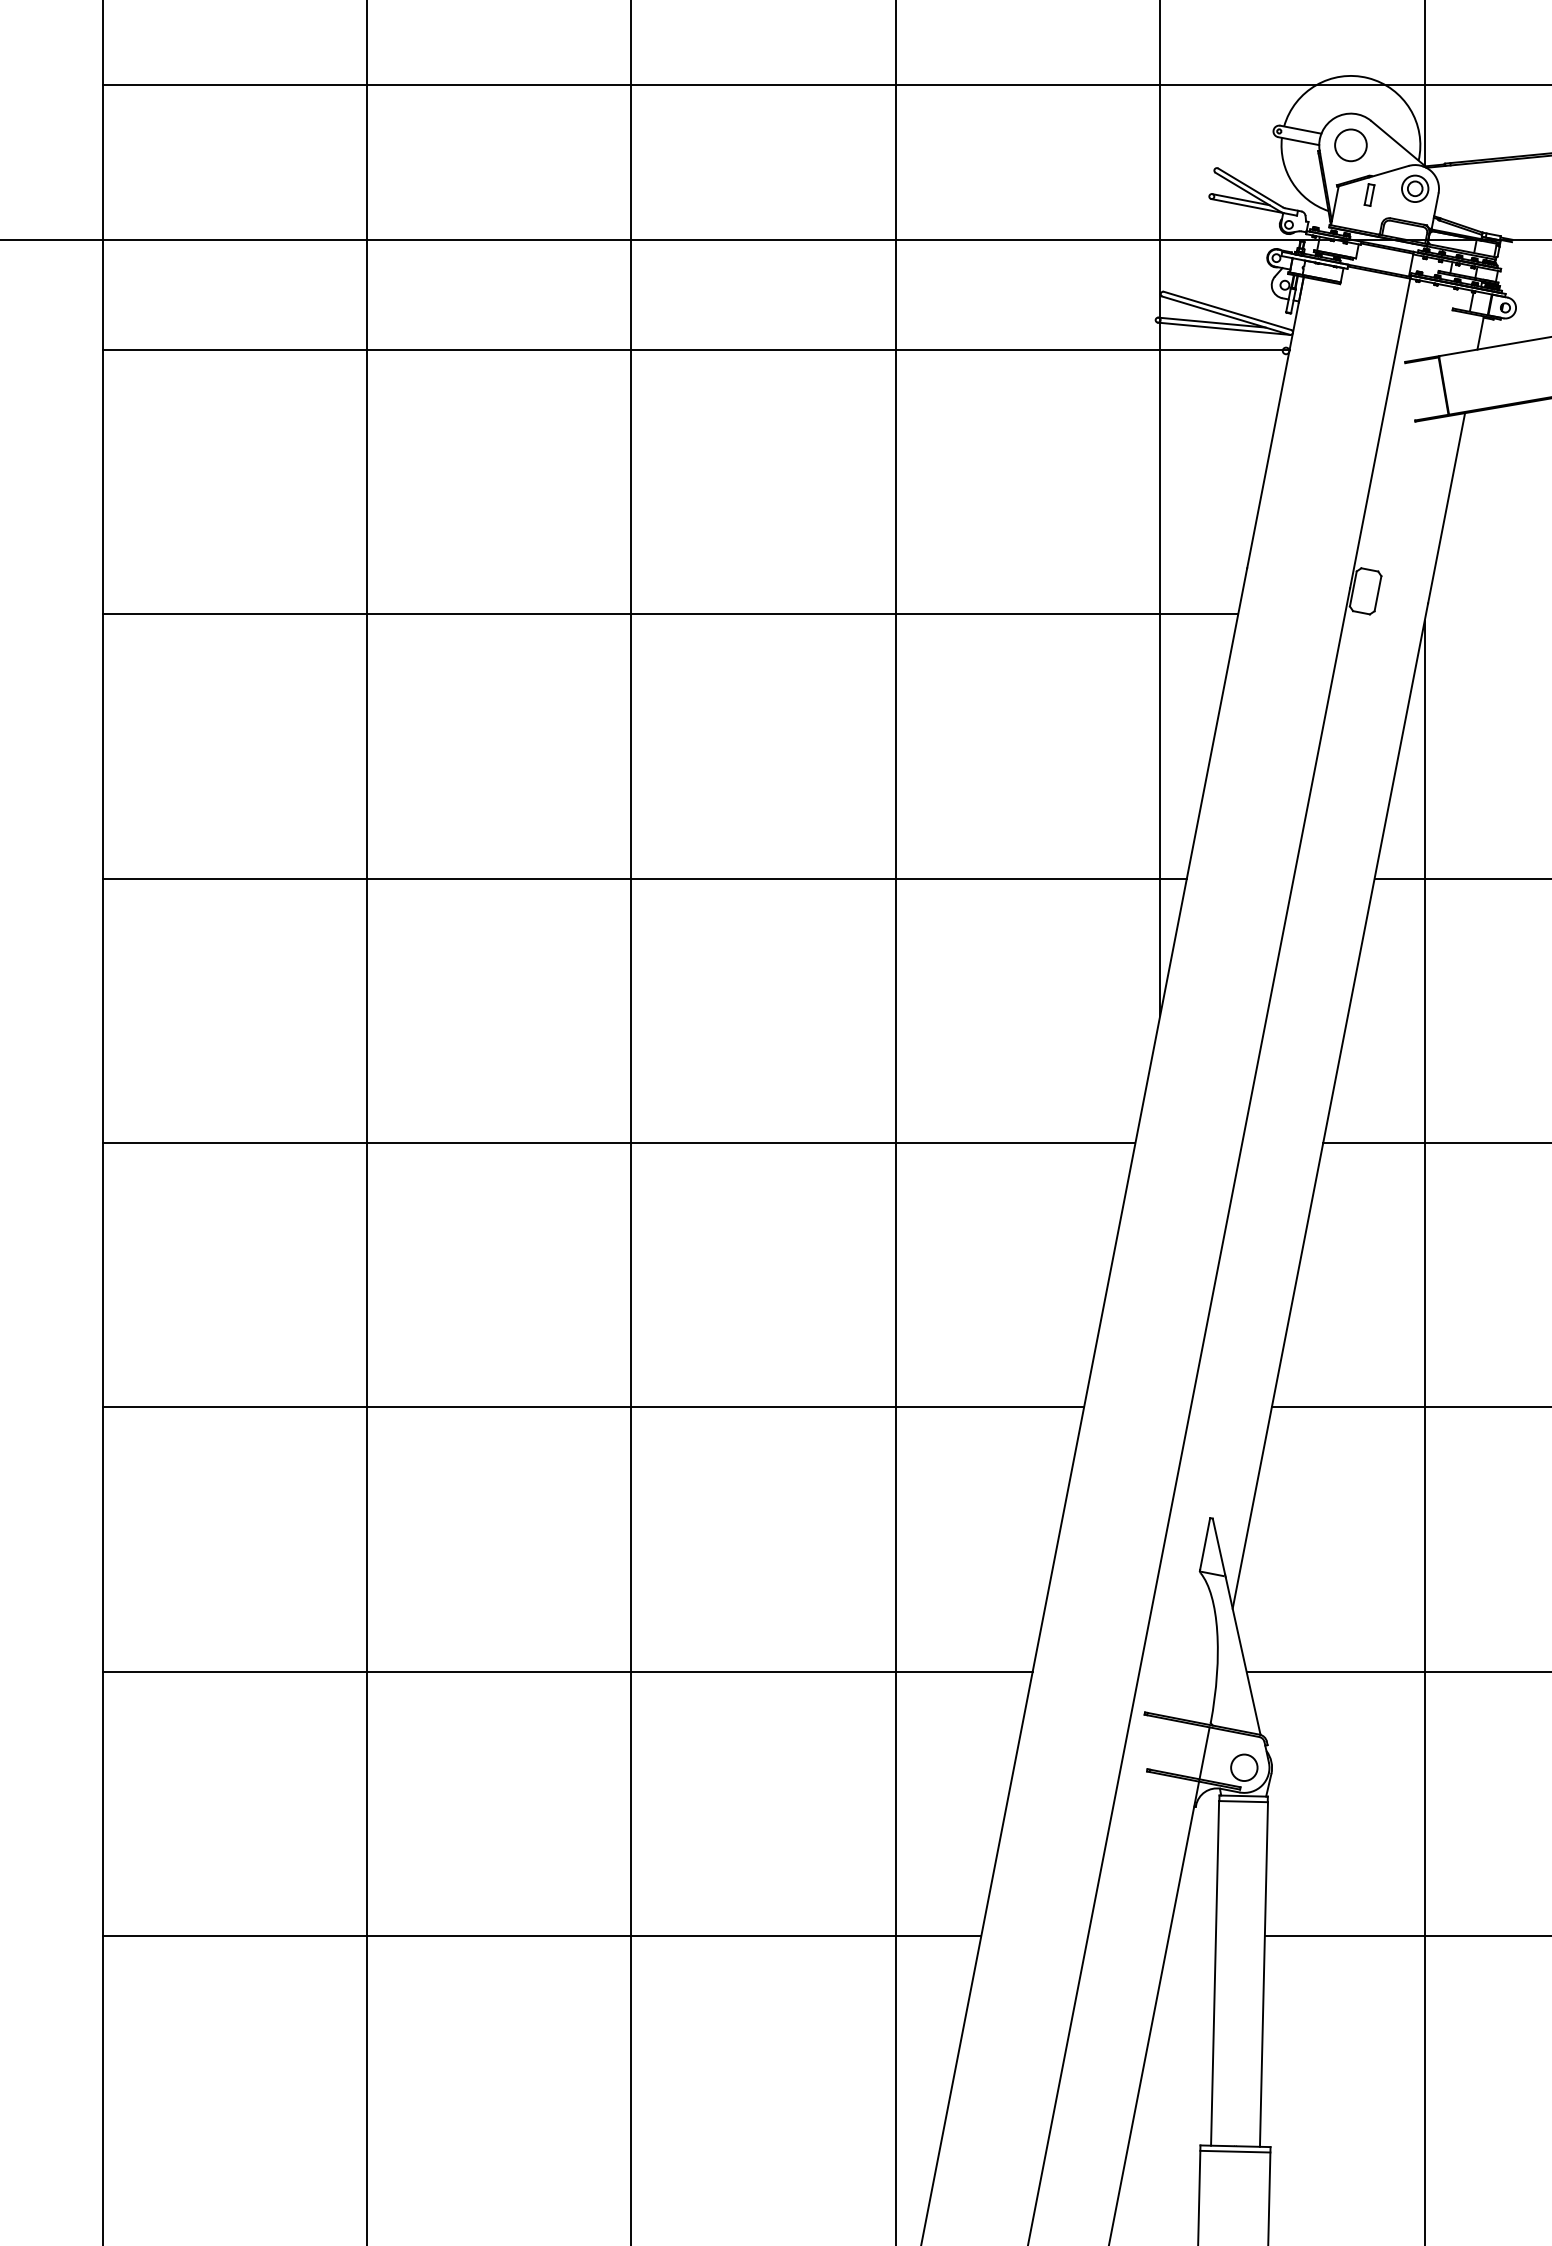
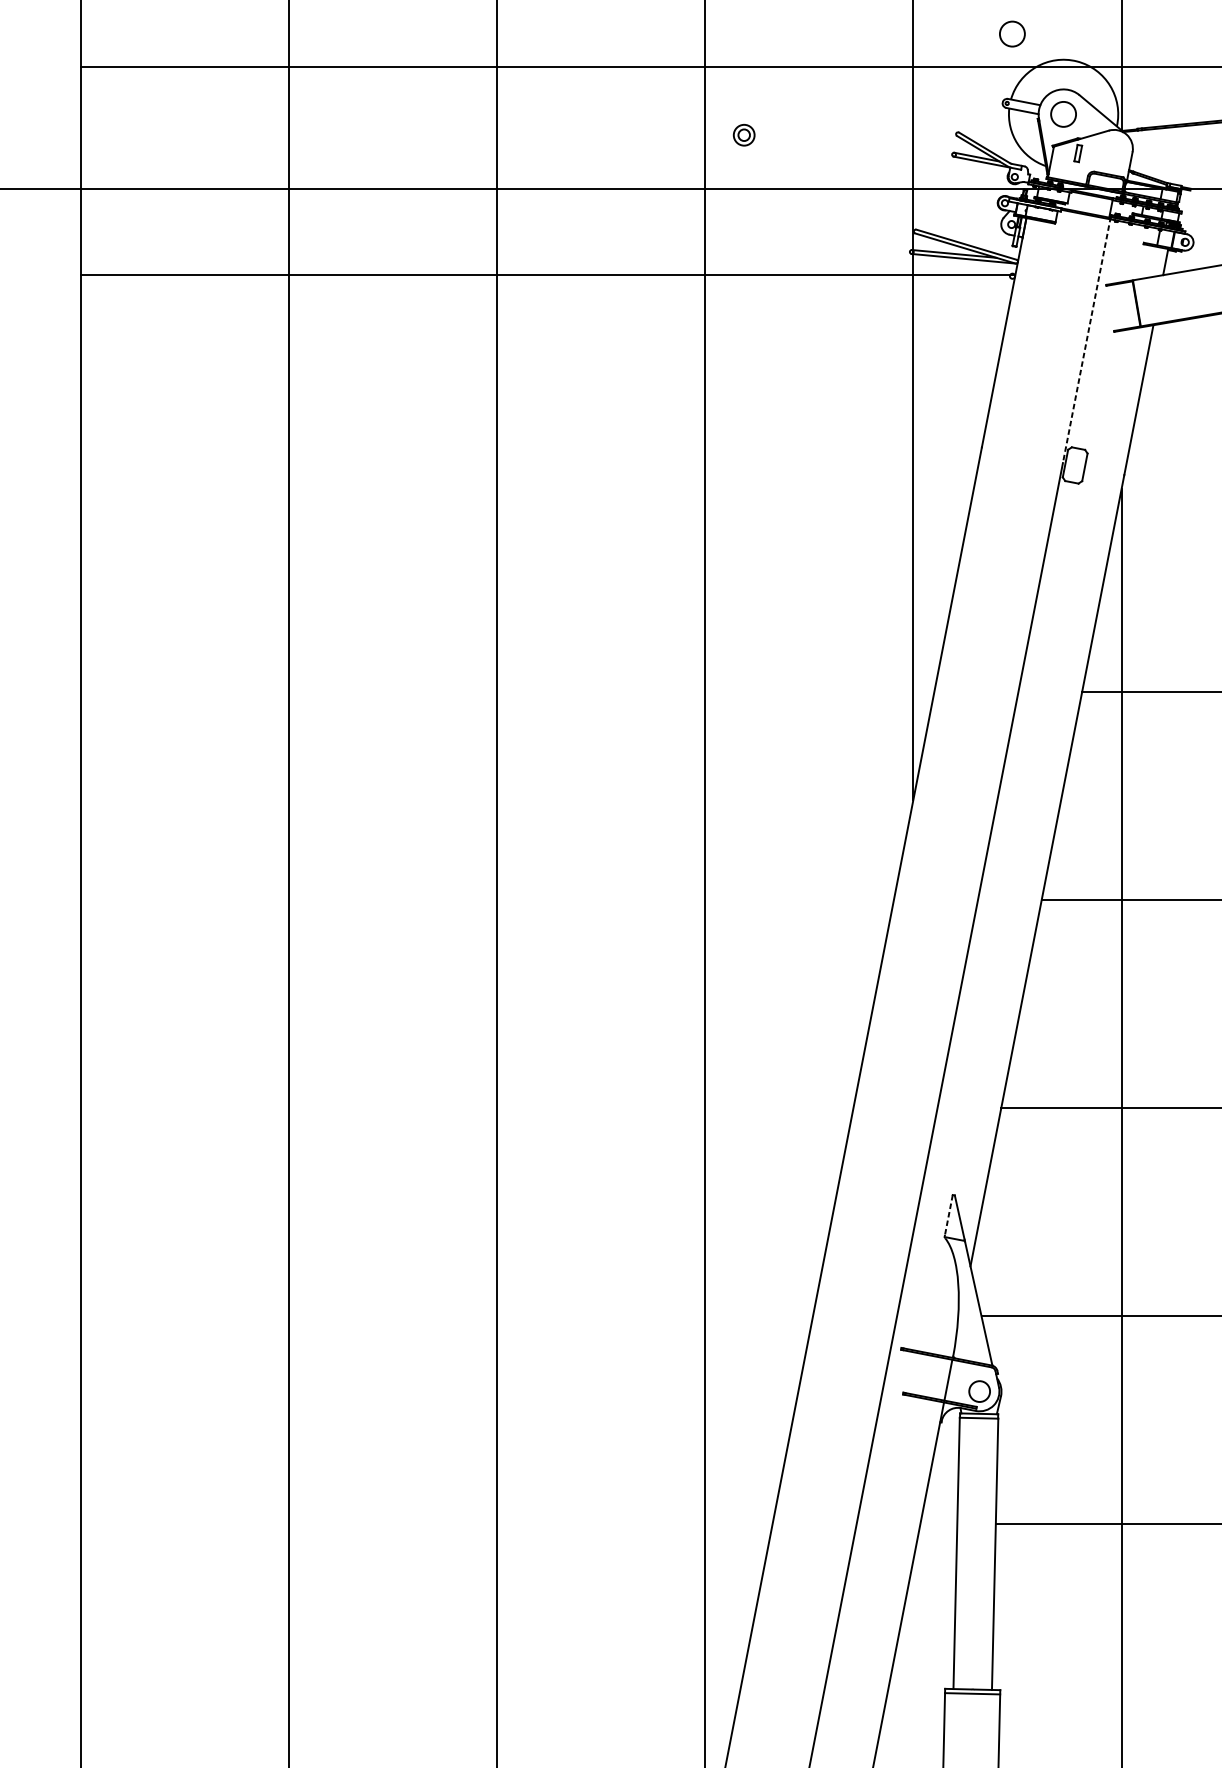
circle: (1285, 43) -> (1012, 34), added
part: (1415, 188) -> (744, 134), moved
line: (1380, 432) -> (1086, 340), solid -> dashed
line: (670, 614) -> (527, 483), removed
line: (644, 878) -> (507, 691), removed
line: (618, 1143) -> (487, 900), removed
line: (593, 1407) -> (467, 1107), removed
line: (1205, 1544) -> (949, 1215), solid -> dashed
line: (567, 1671) -> (446, 1315), removed
line: (541, 1936) -> (426, 1524), removed

